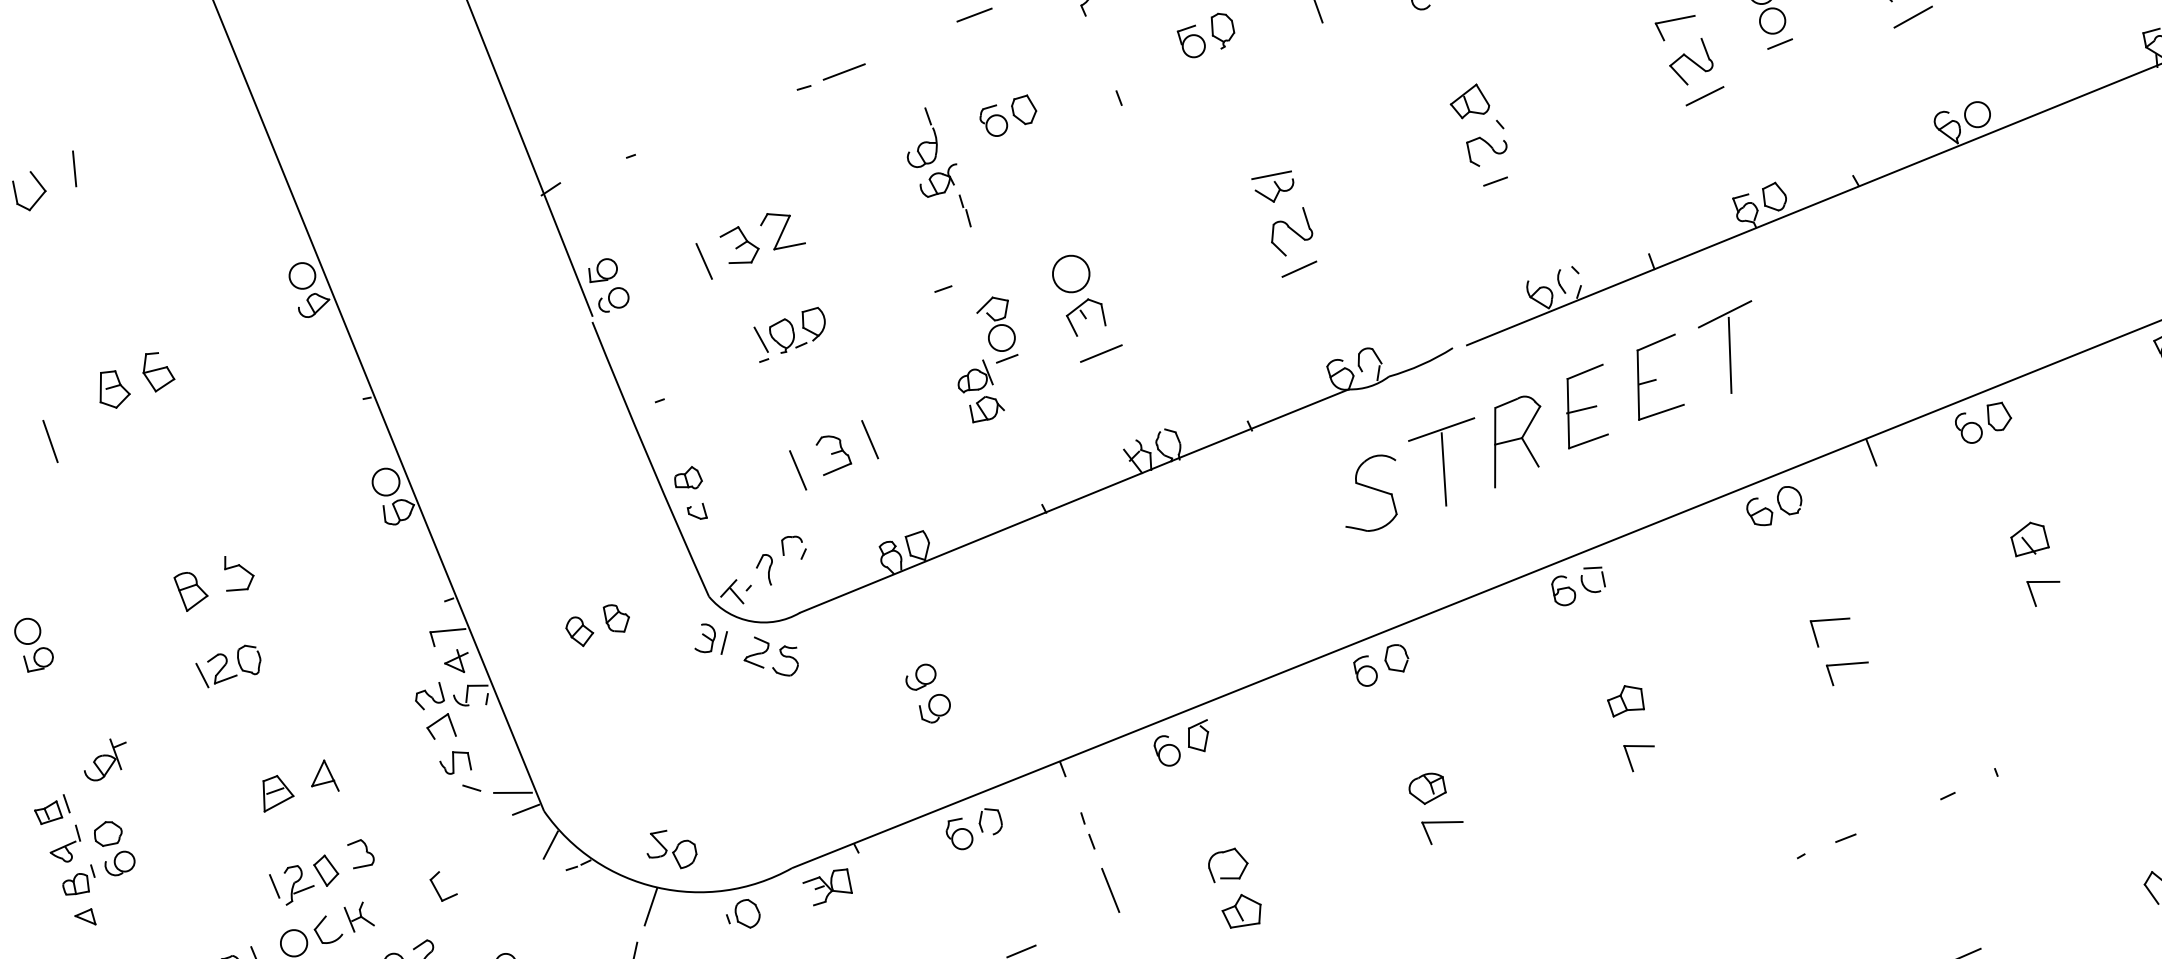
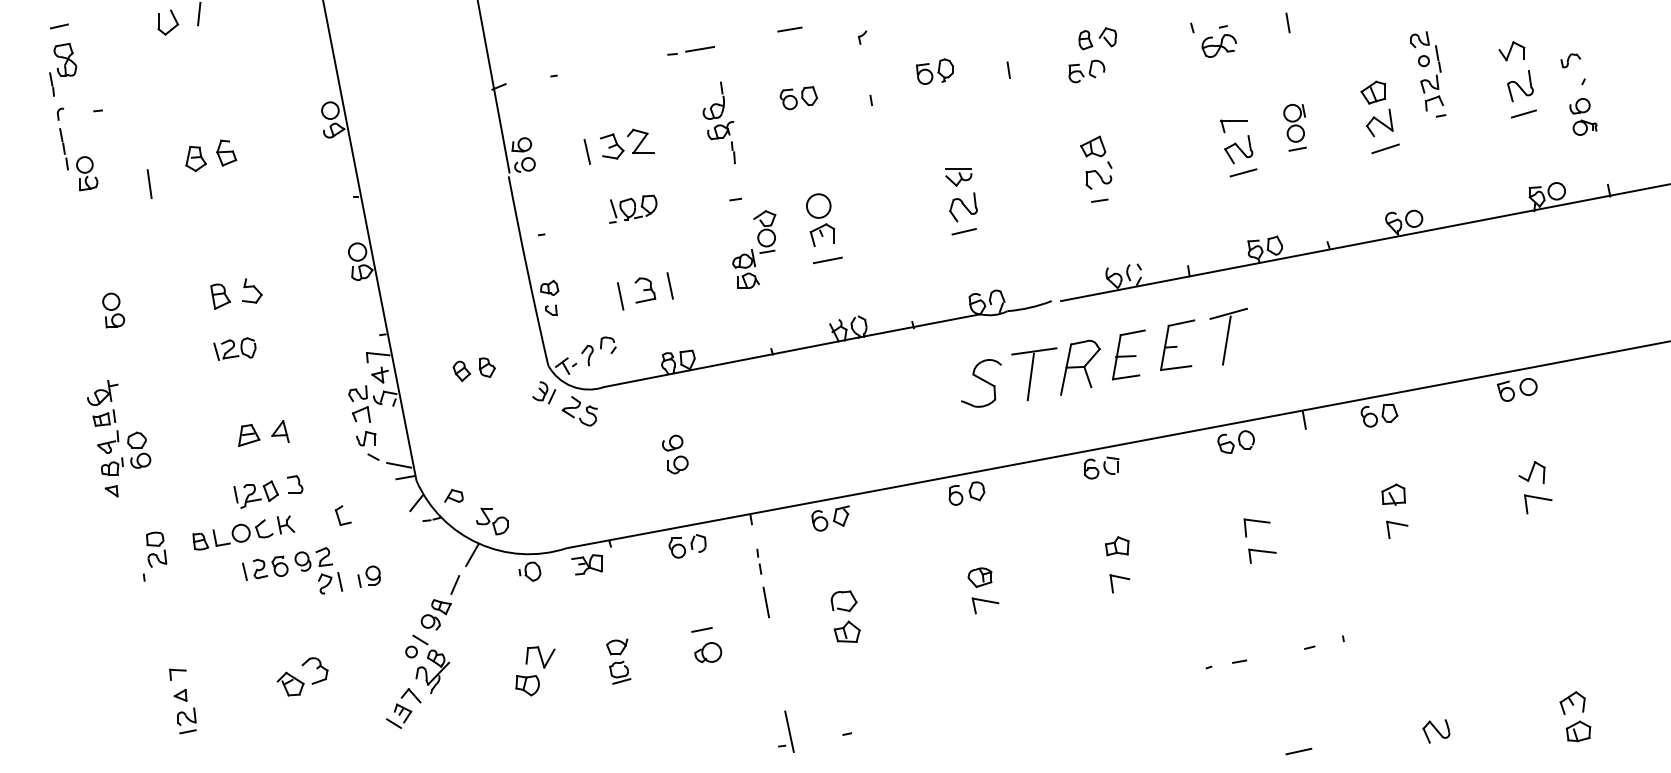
part: (933, 169) -> (718, 122), moved
part: (105, 758) -> (102, 392), moved
part: (604, 822) -> (453, 495), added

